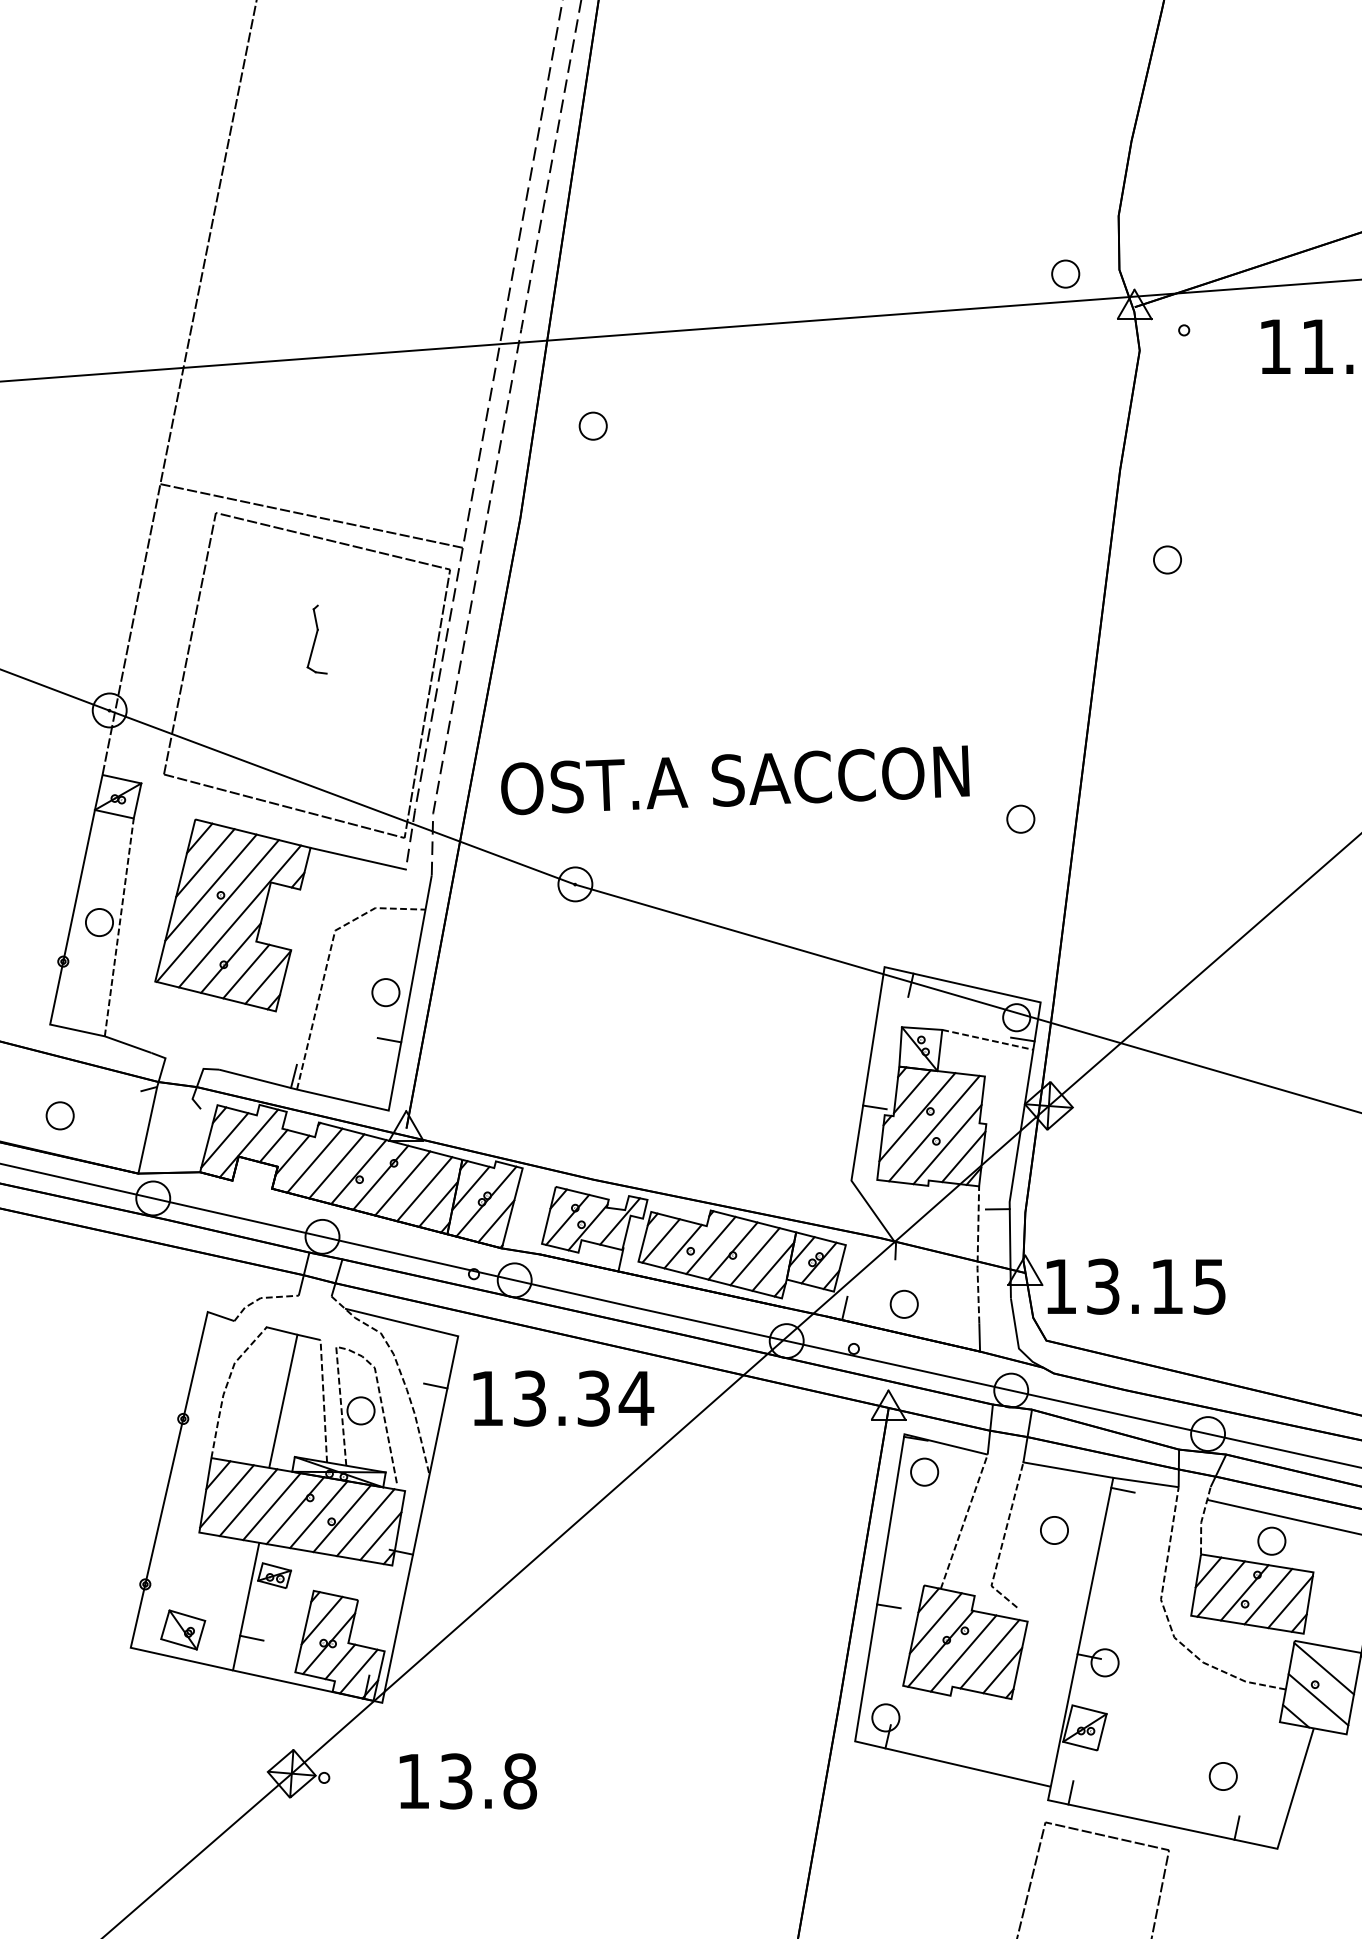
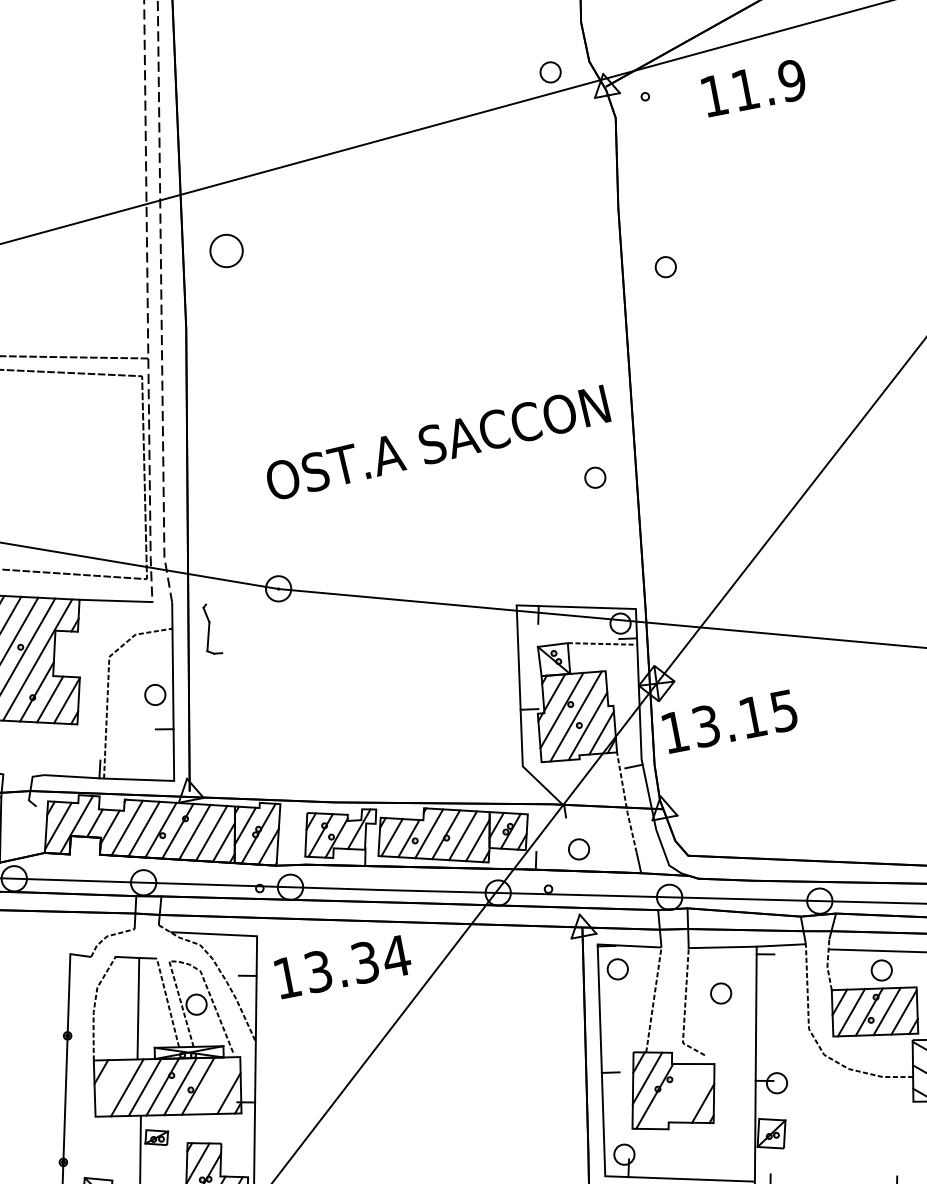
part: (592, 425) -> (225, 250), size x1.6
part: (316, 639) -> (209, 629), moved
text: (735, 780) -> (437, 443), moved
text: (1135, 1286) -> (729, 721), moved
line: (226, 1496) -> (110, 1086), removed
line: (365, 1522) -> (215, 1085), removed
line: (963, 1653) -> (672, 1096), removed
line: (989, 1654) -> (691, 1093), removed
part: (1222, 1776) -> (879, 1149), removed

